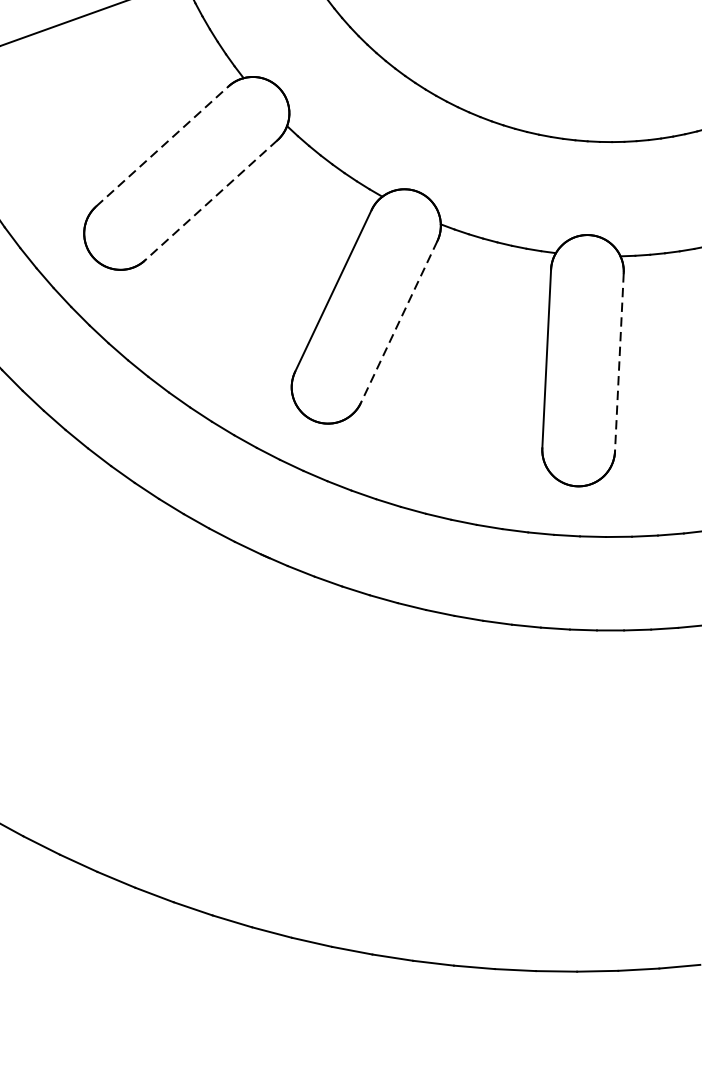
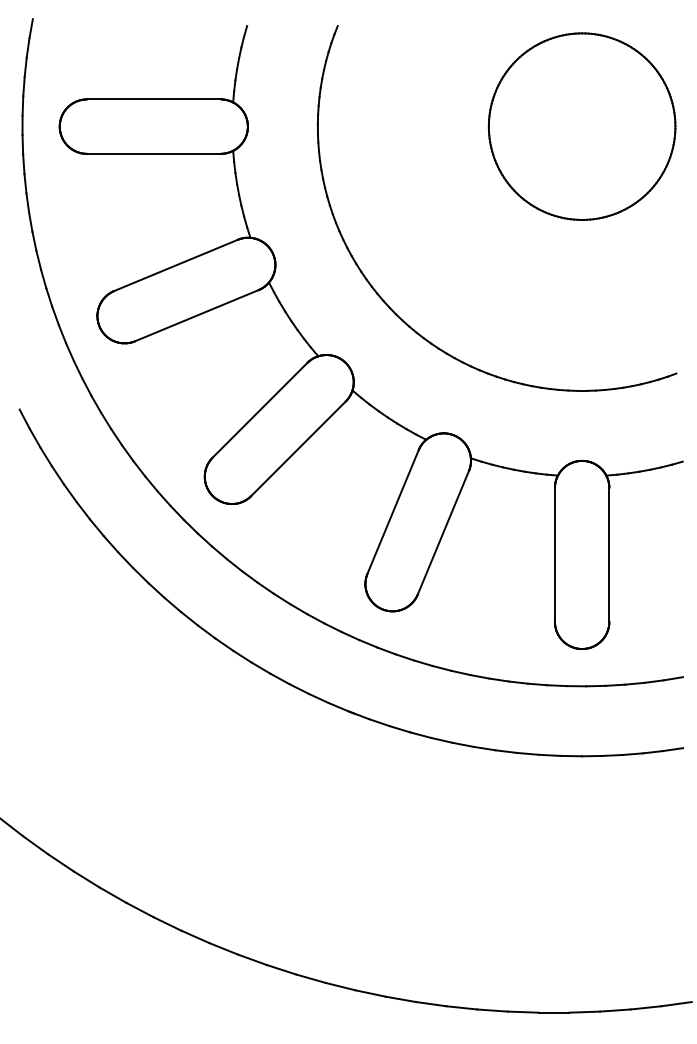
line: (162, 146) -> (260, 410), dashed -> solid
line: (211, 200) -> (298, 448), dashed -> solid
line: (399, 321) -> (443, 532), dashed -> solid
line: (619, 361) -> (609, 554), dashed -> solid

